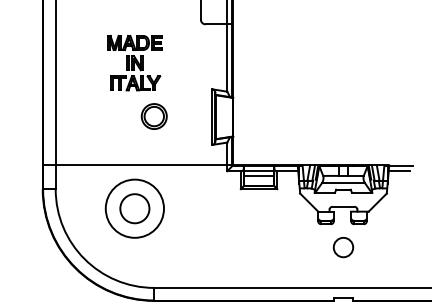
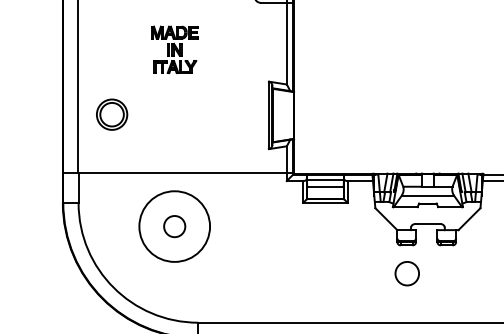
part: (134, 62) -> (174, 49), size x0.7
part: (153, 116) -> (111, 114), moved
circle: (134, 208) -> (174, 226), size x0.6
circle: (343, 247) -> (407, 273), moved

